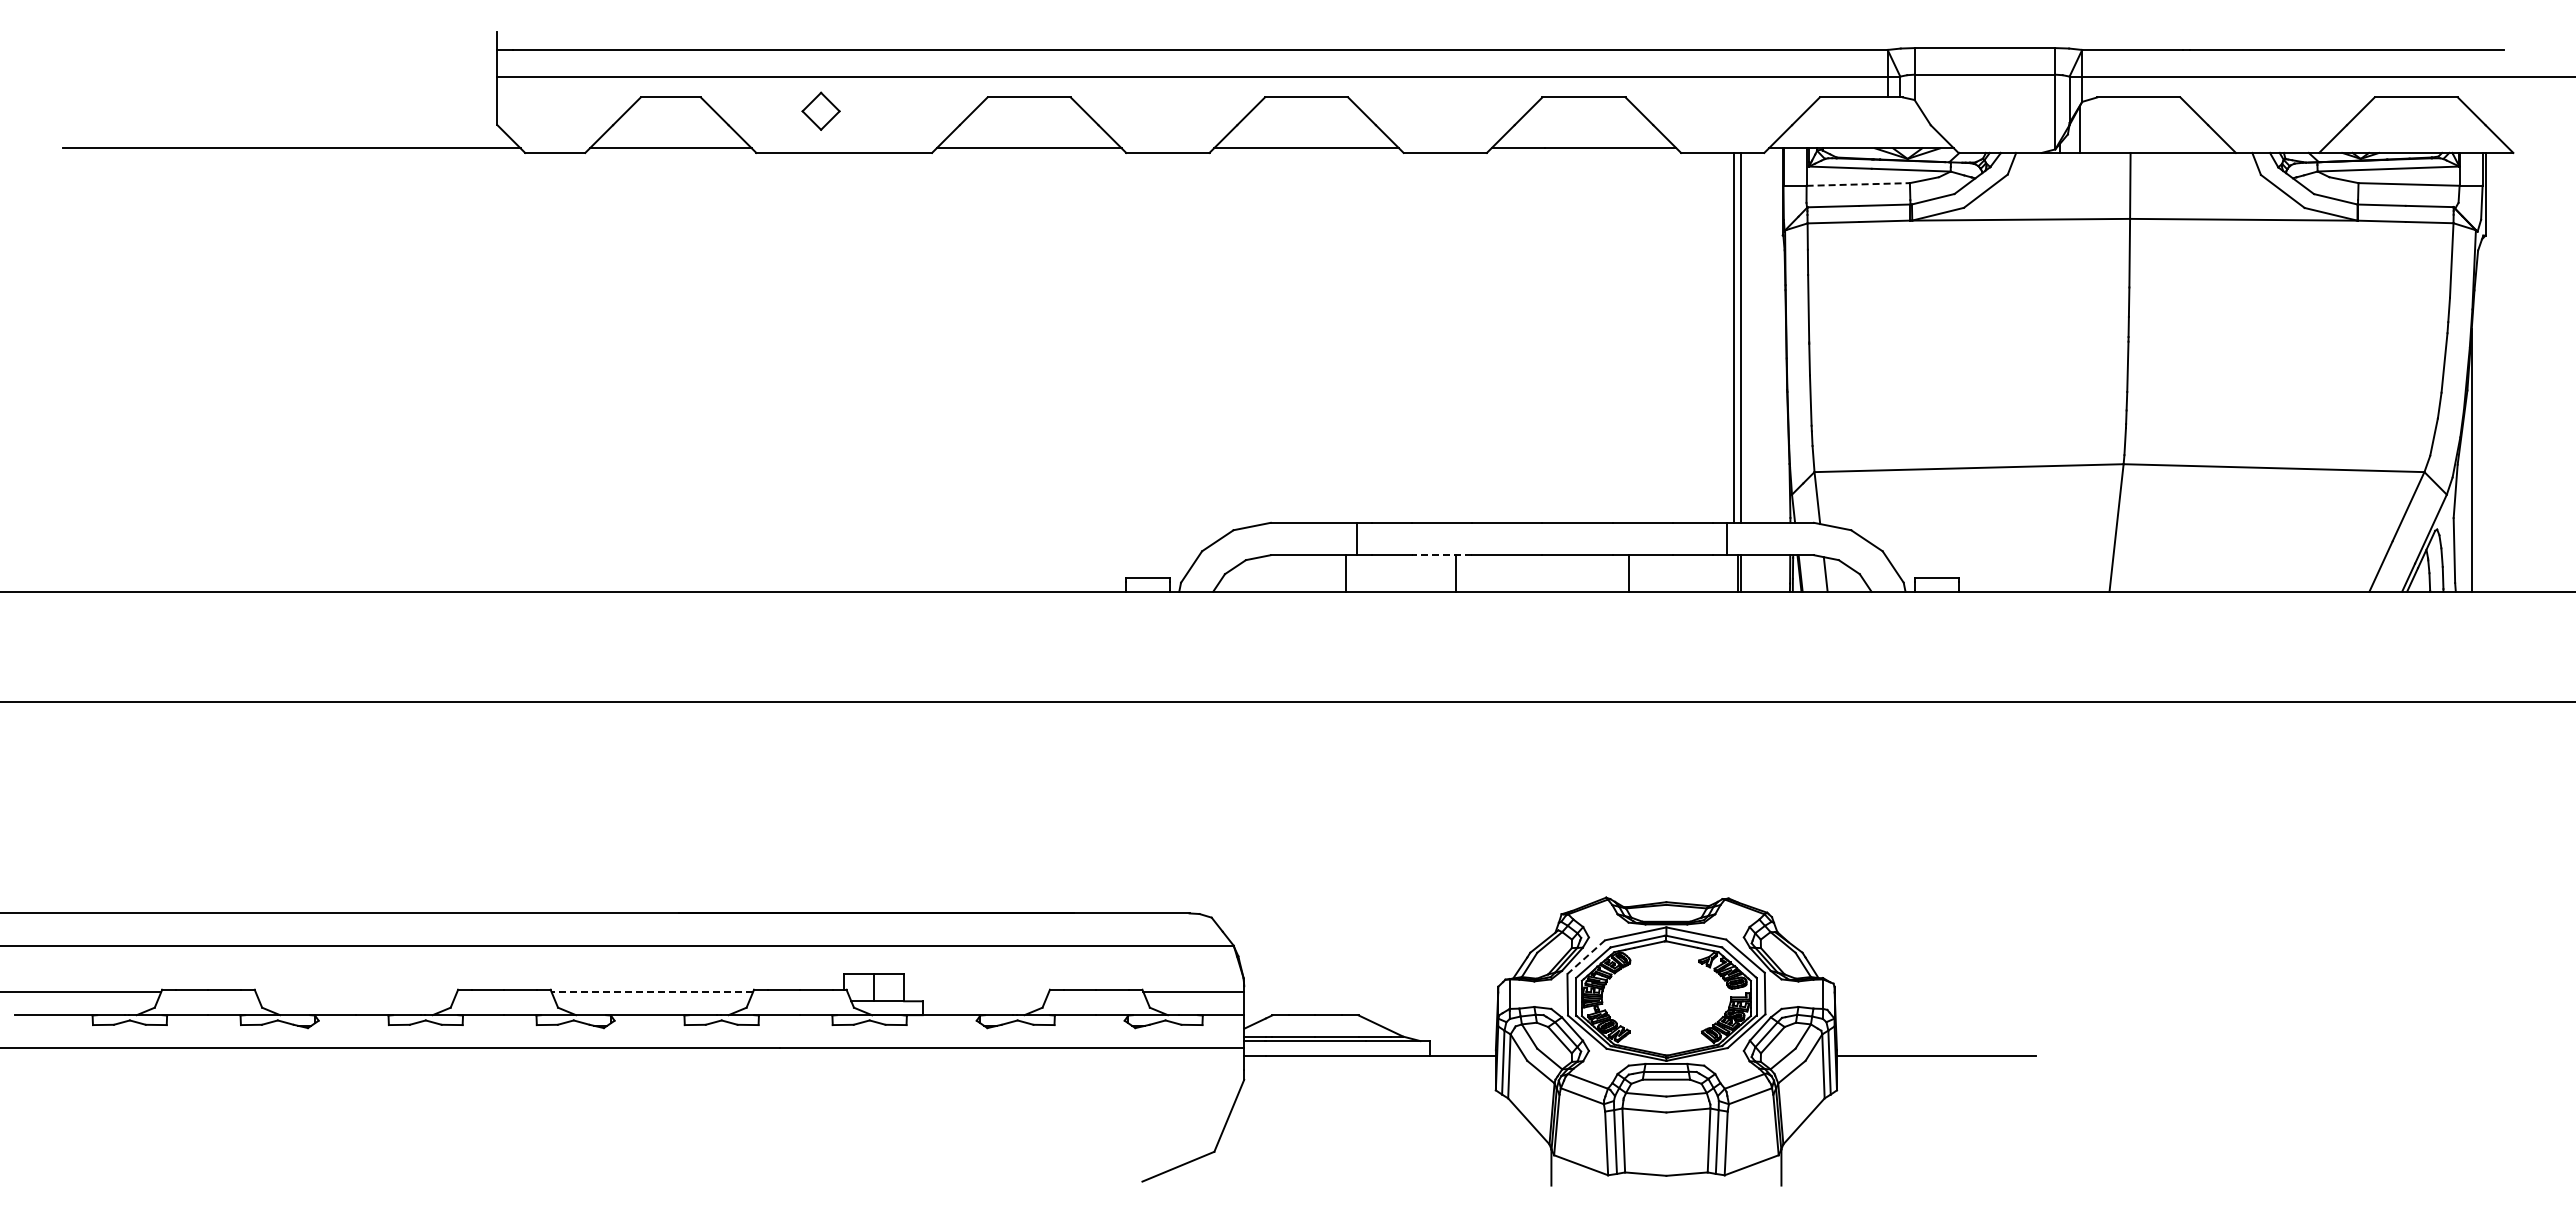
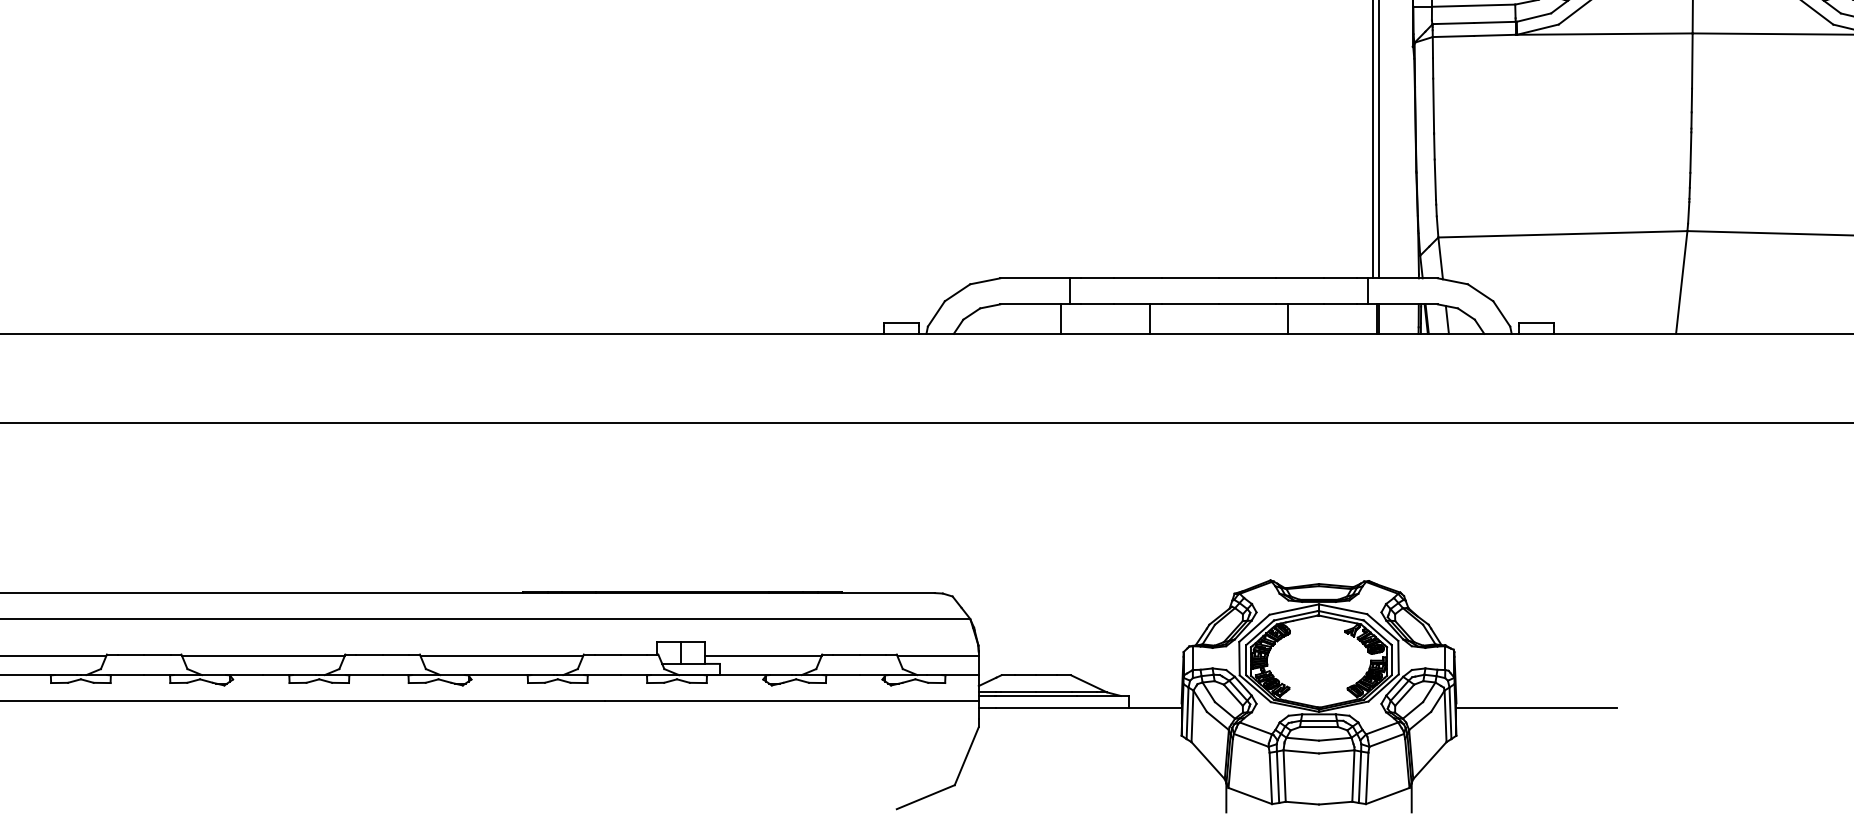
line: (1858, 184) -> (1473, 5), dashed -> solid
line: (1441, 555) -> (1137, 304), dashed -> solid
line: (1585, 957) -> (1253, 628), dashed -> solid
line: (356, 992) -> (263, 656), added
line: (652, 992) -> (502, 656), dashed -> solid
line: (976, 992) -> (763, 656), added

